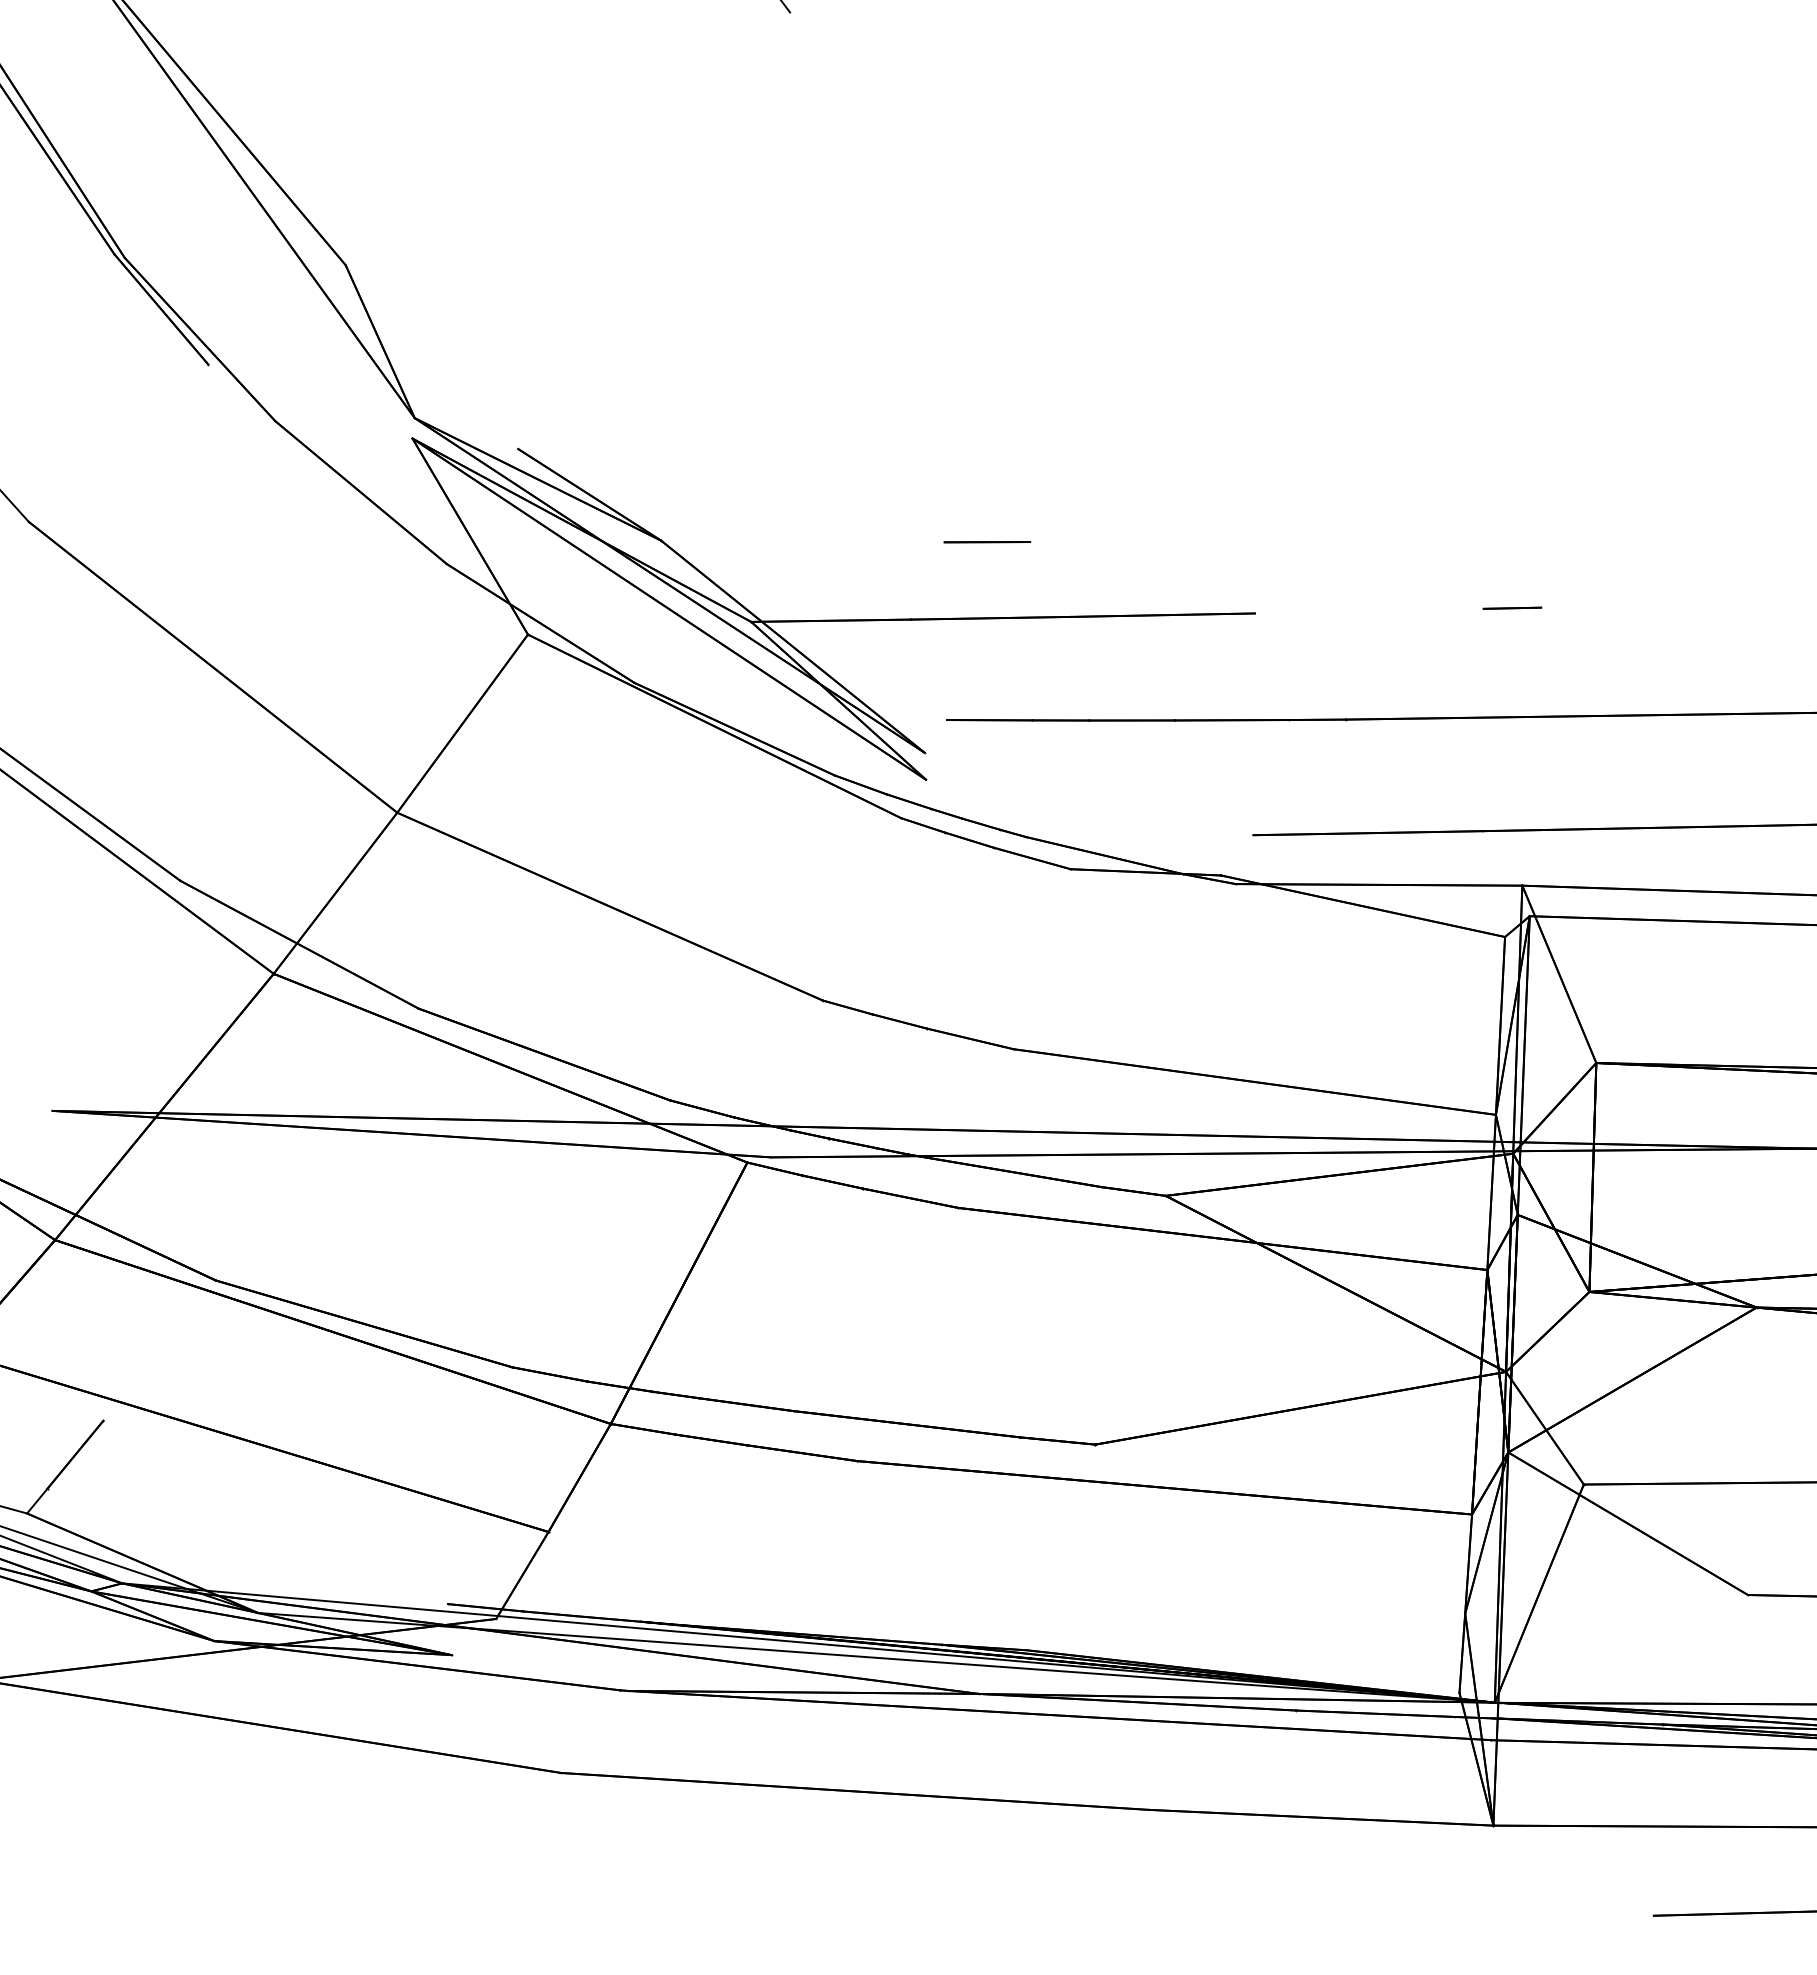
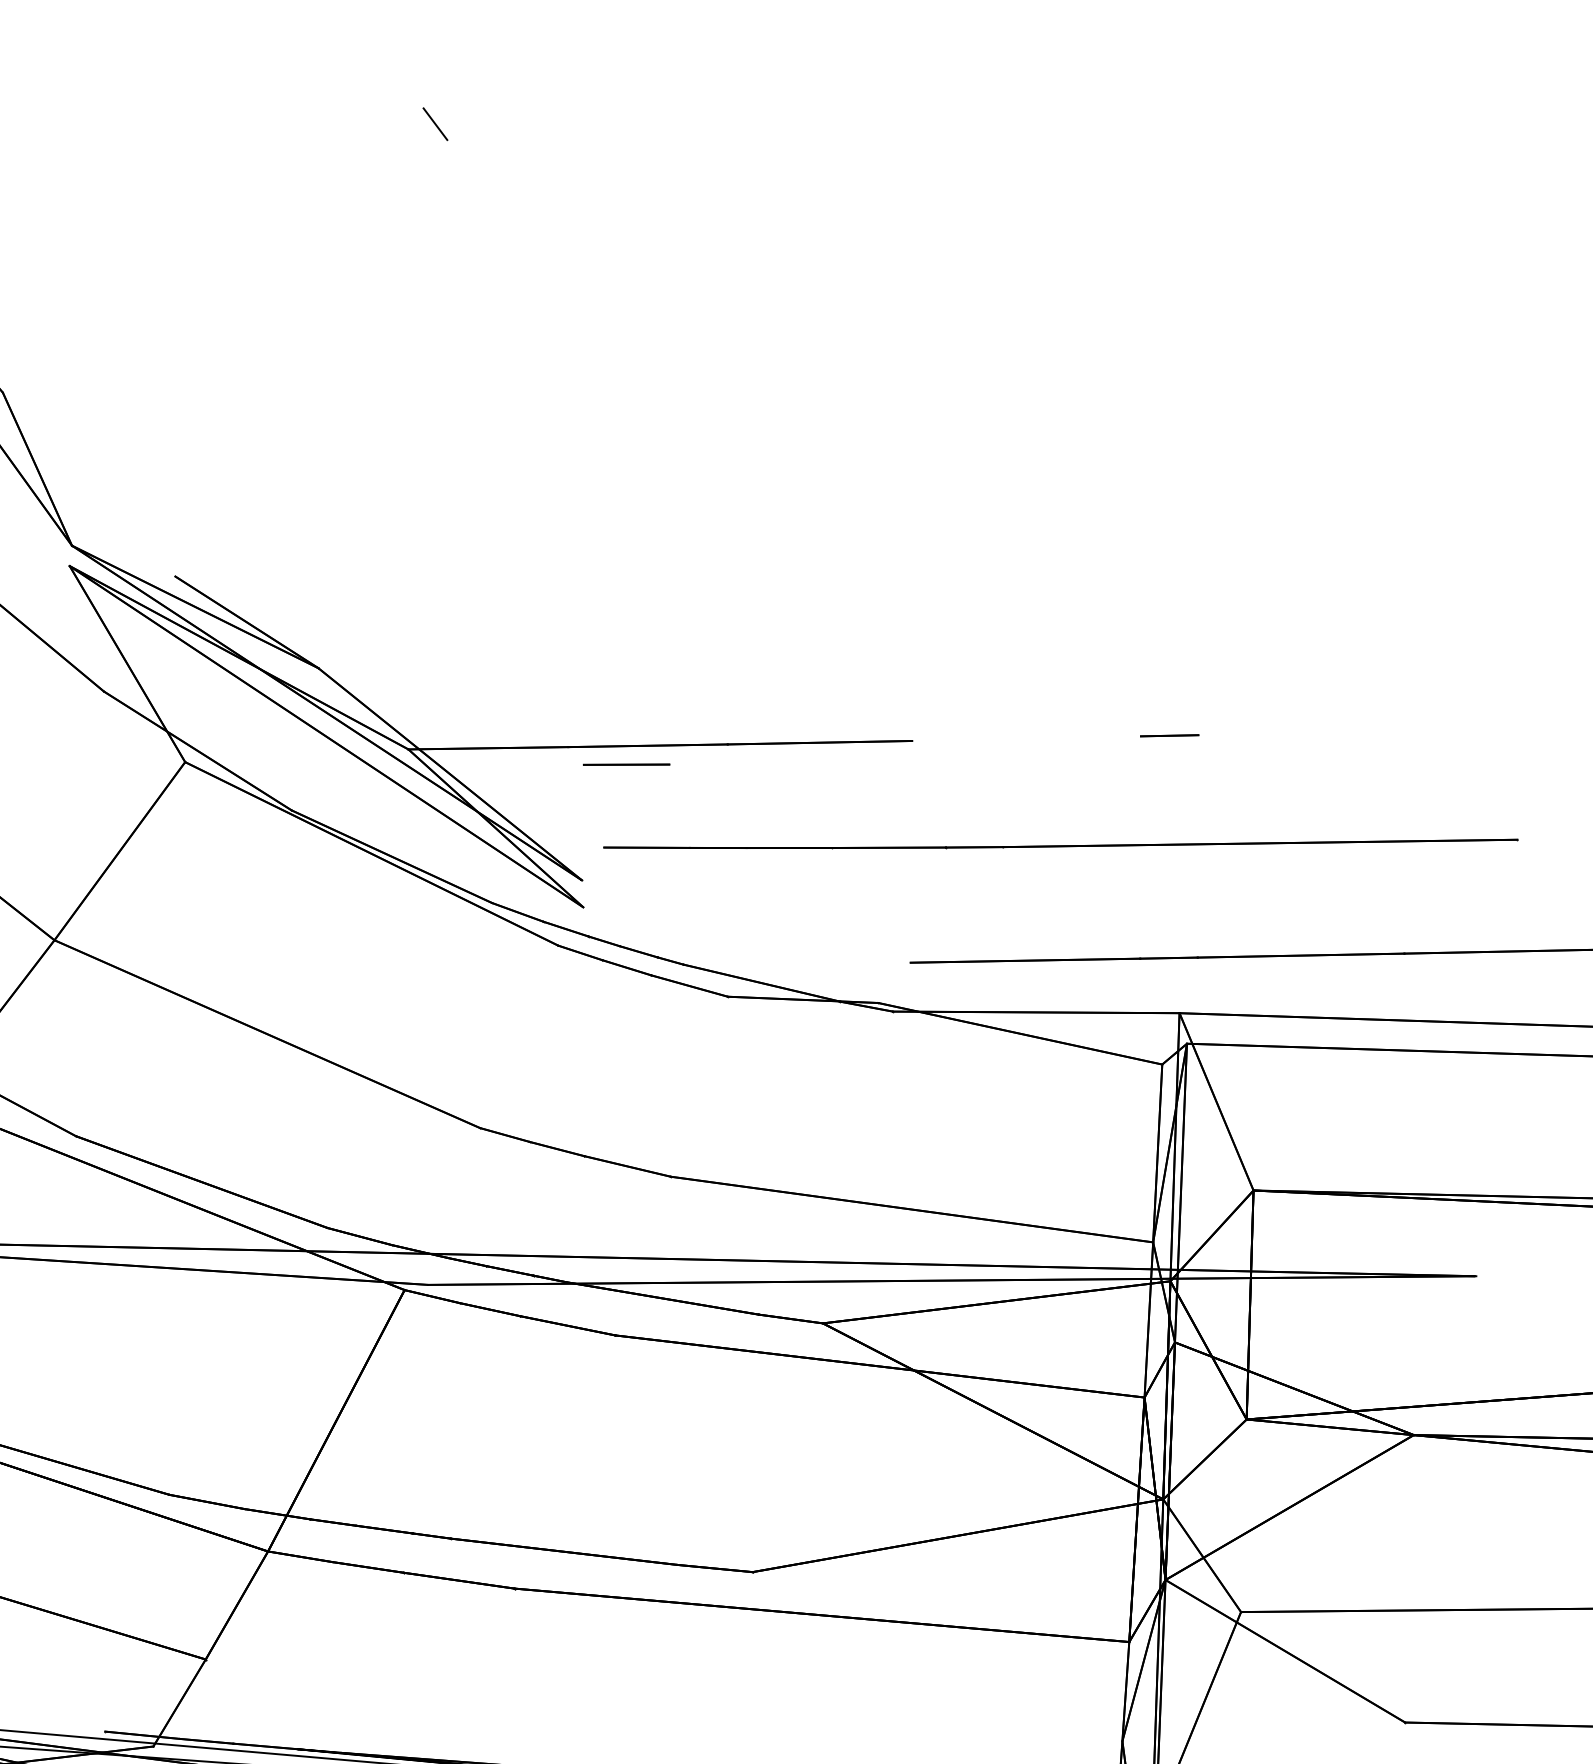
line: (987, 542) -> (626, 765), moved

